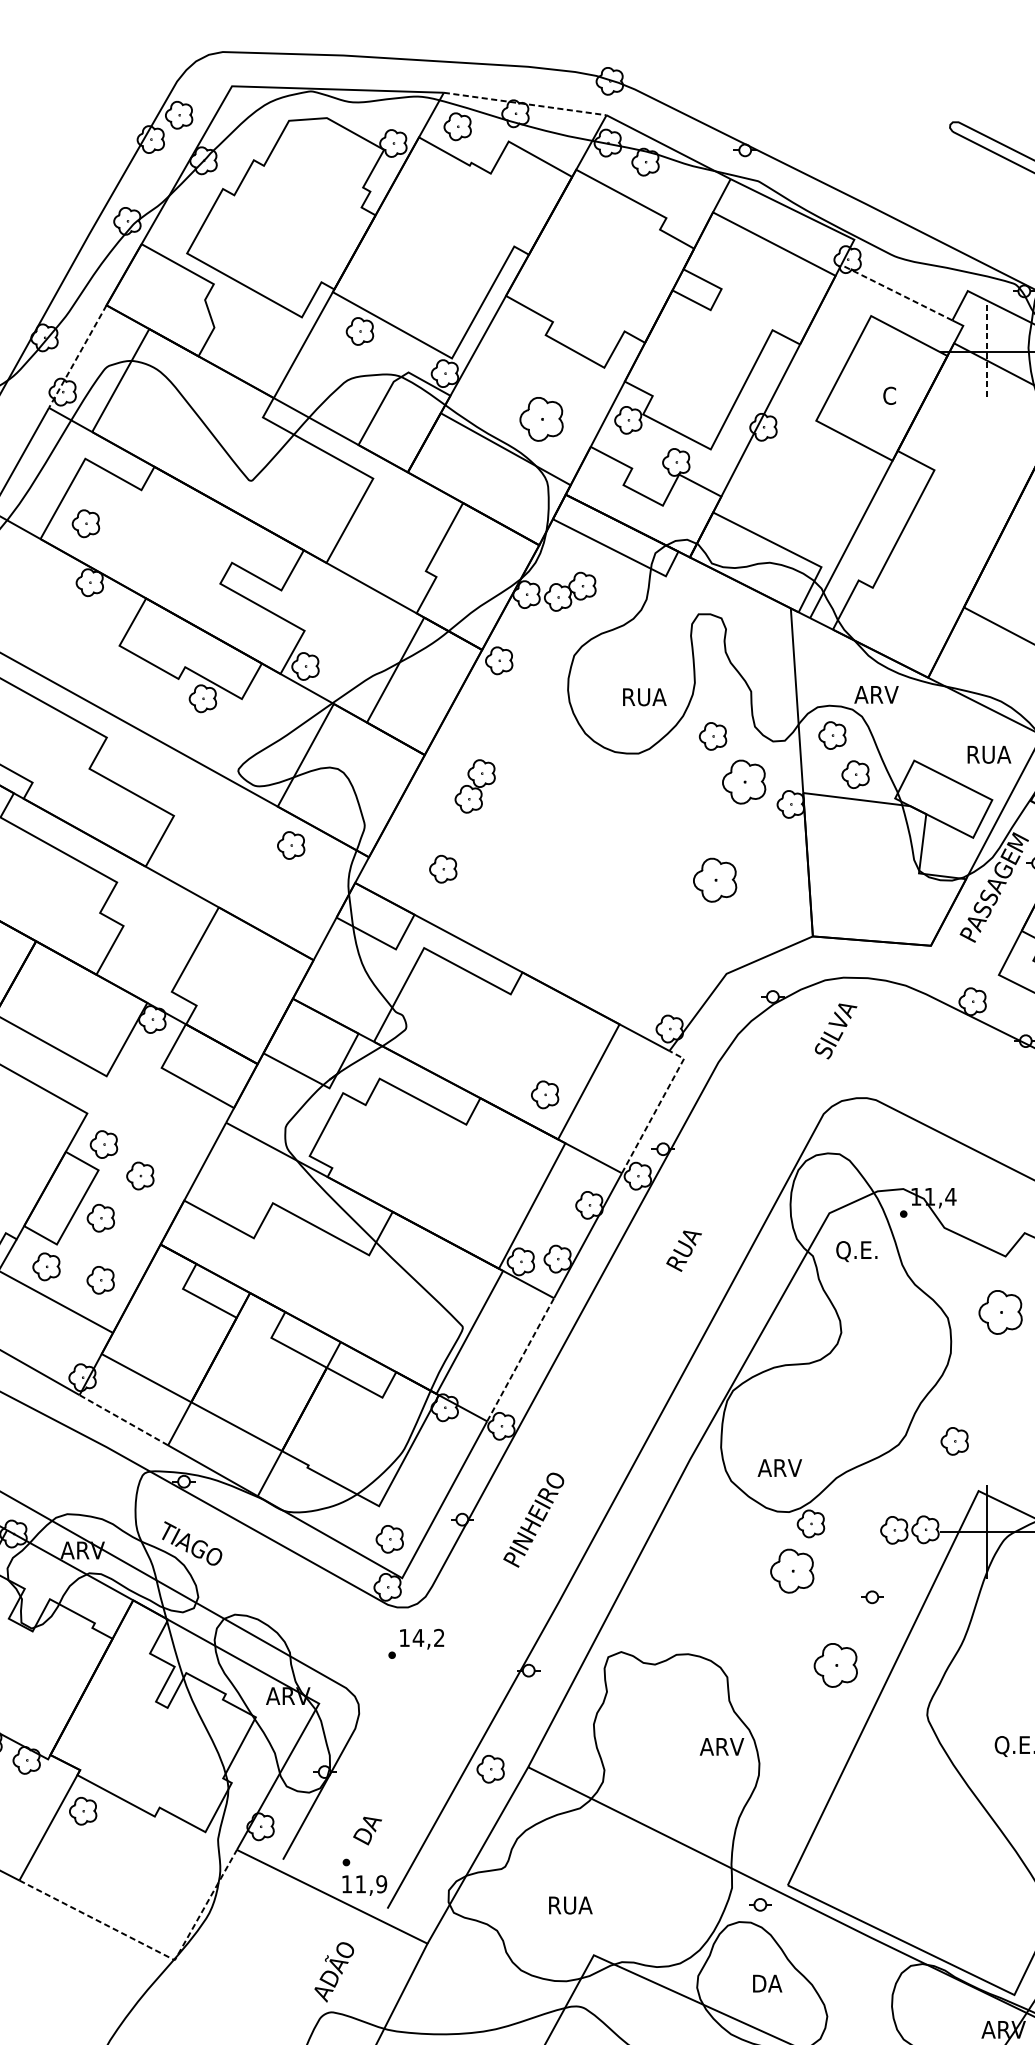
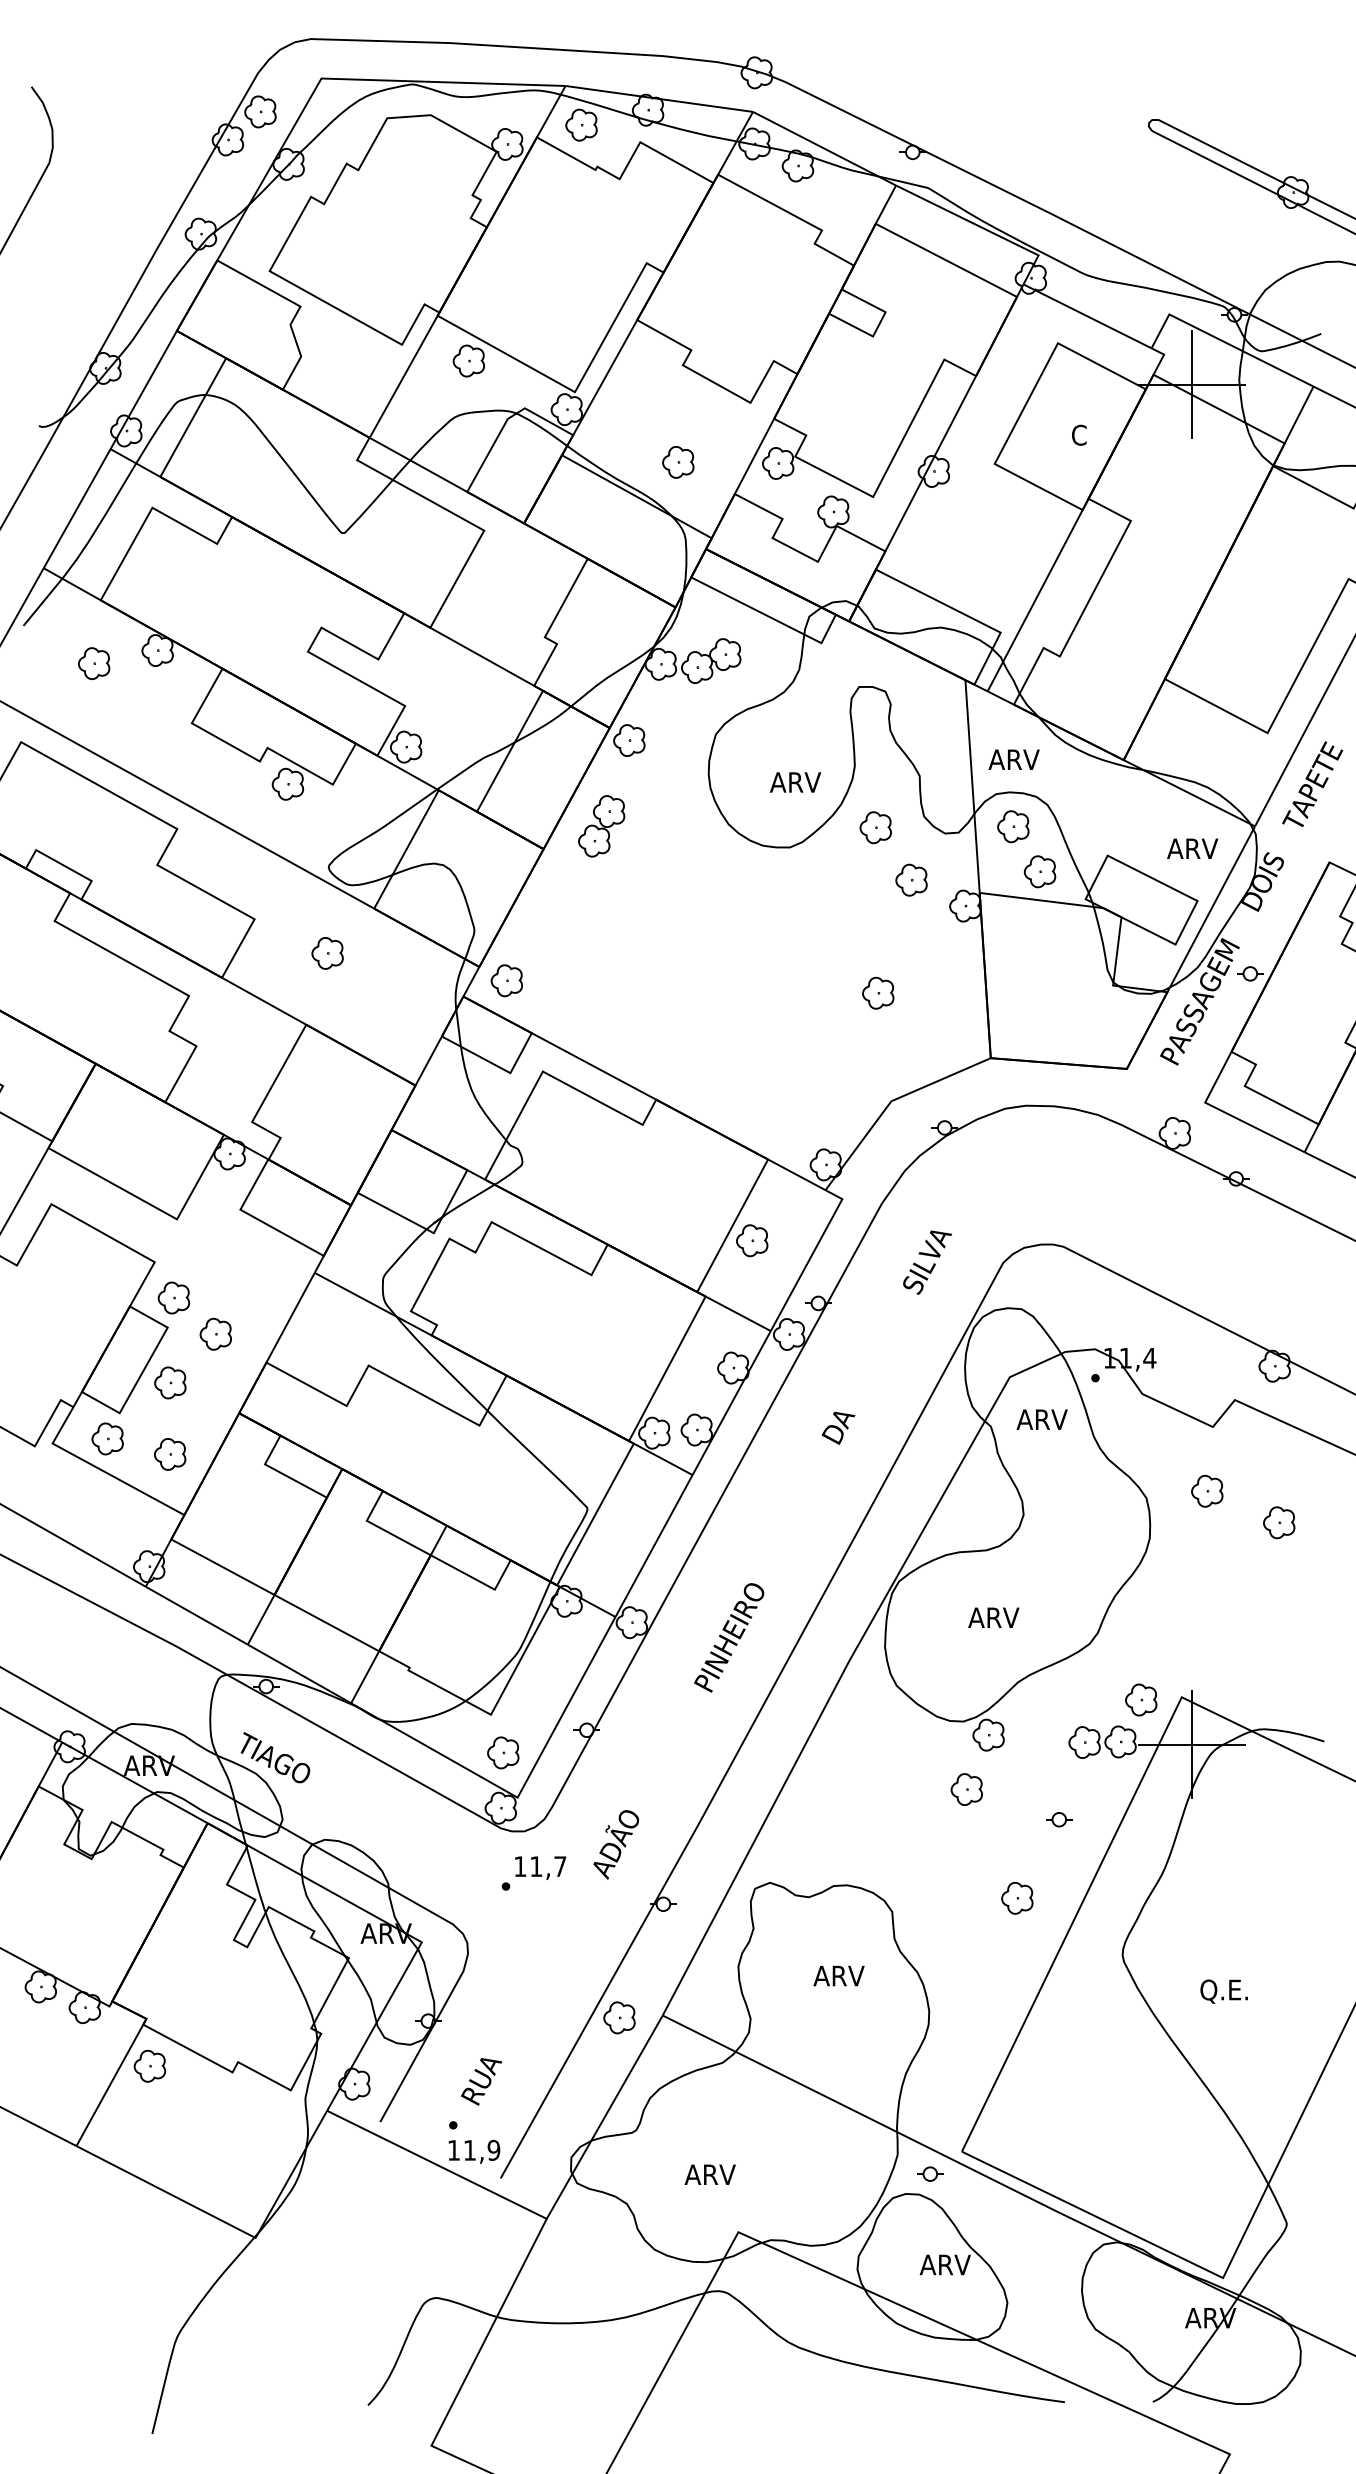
line: (525, 103) -> (659, 98), dashed -> solid
line: (896, 292) -> (1087, 316), dashed -> solid
line: (987, 352) -> (1192, 385), dashed -> solid
line: (77, 357) -> (143, 390), dashed -> solid
part: (541, 419) -> (678, 462), size x0.62
part: (86, 523) -> (94, 663), moved
text: (875, 694) -> (1013, 759), moved
text: (644, 697) -> (796, 782), RUA -> ARV
text: (988, 754) -> (1193, 848), RUA -> ARV
part: (744, 781) -> (911, 879), size x0.62
part: (475, 786) -> (601, 826), moved
part: (291, 845) -> (327, 953), moved
part: (442, 869) -> (506, 980), moved
part: (715, 879) -> (878, 992), size x0.62
text: (836, 1031) -> (927, 1262), moved
part: (545, 1094) -> (752, 1240), moved
line: (657, 1107) -> (811, 1255), dashed -> solid
text: (685, 1249) -> (844, 1419), RUA -> DA
text: (856, 1251) -> (1041, 1421), Q.E. -> ARV
part: (1000, 1311) -> (1207, 1490), size x0.62
line: (521, 1360) -> (654, 1546), dashed -> solid
line: (123, 1420) -> (196, 1615), dashed -> solid
part: (954, 1440) -> (1141, 1699), moved
text: (779, 1467) -> (993, 1617), moved
text: (534, 1519) -> (729, 1637), moved
part: (791, 1571) -> (966, 1789), size x0.62
text: (428, 1637) -> (547, 1866), 14,2 -> 11,7
part: (836, 1665) -> (1017, 1898), size x0.62
text: (721, 1746) -> (838, 1975), moved
text: (373, 1823) -> (484, 2080), DA -> RUA
text: (569, 1905) -> (710, 2174), RUA -> ARV
line: (153, 1949) -> (231, 2225), dashed -> solid
text: (334, 1971) -> (616, 1844), moved
text: (772, 1983) -> (944, 2264), DA -> ARV

